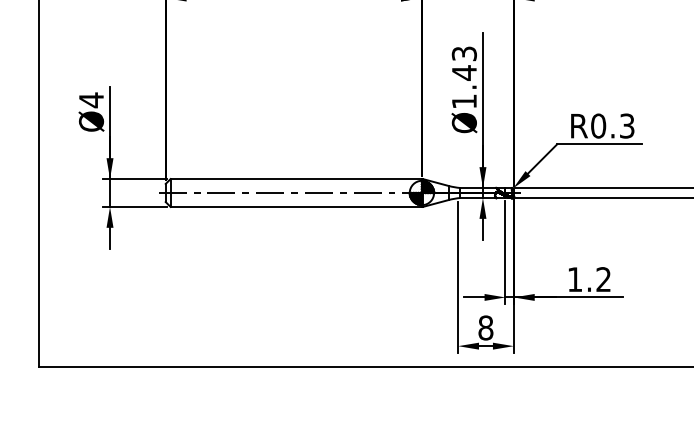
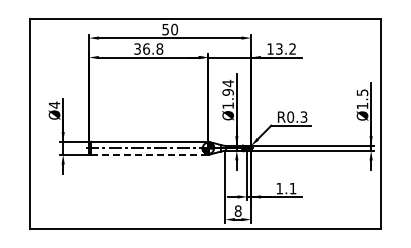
text: (462, 62) -> (227, 87), Ø1.43 -> Ø1.94
line: (295, 206) -> (149, 154), solid -> dashed
text: (602, 279) -> (292, 188), 1.2 -> 1.1

